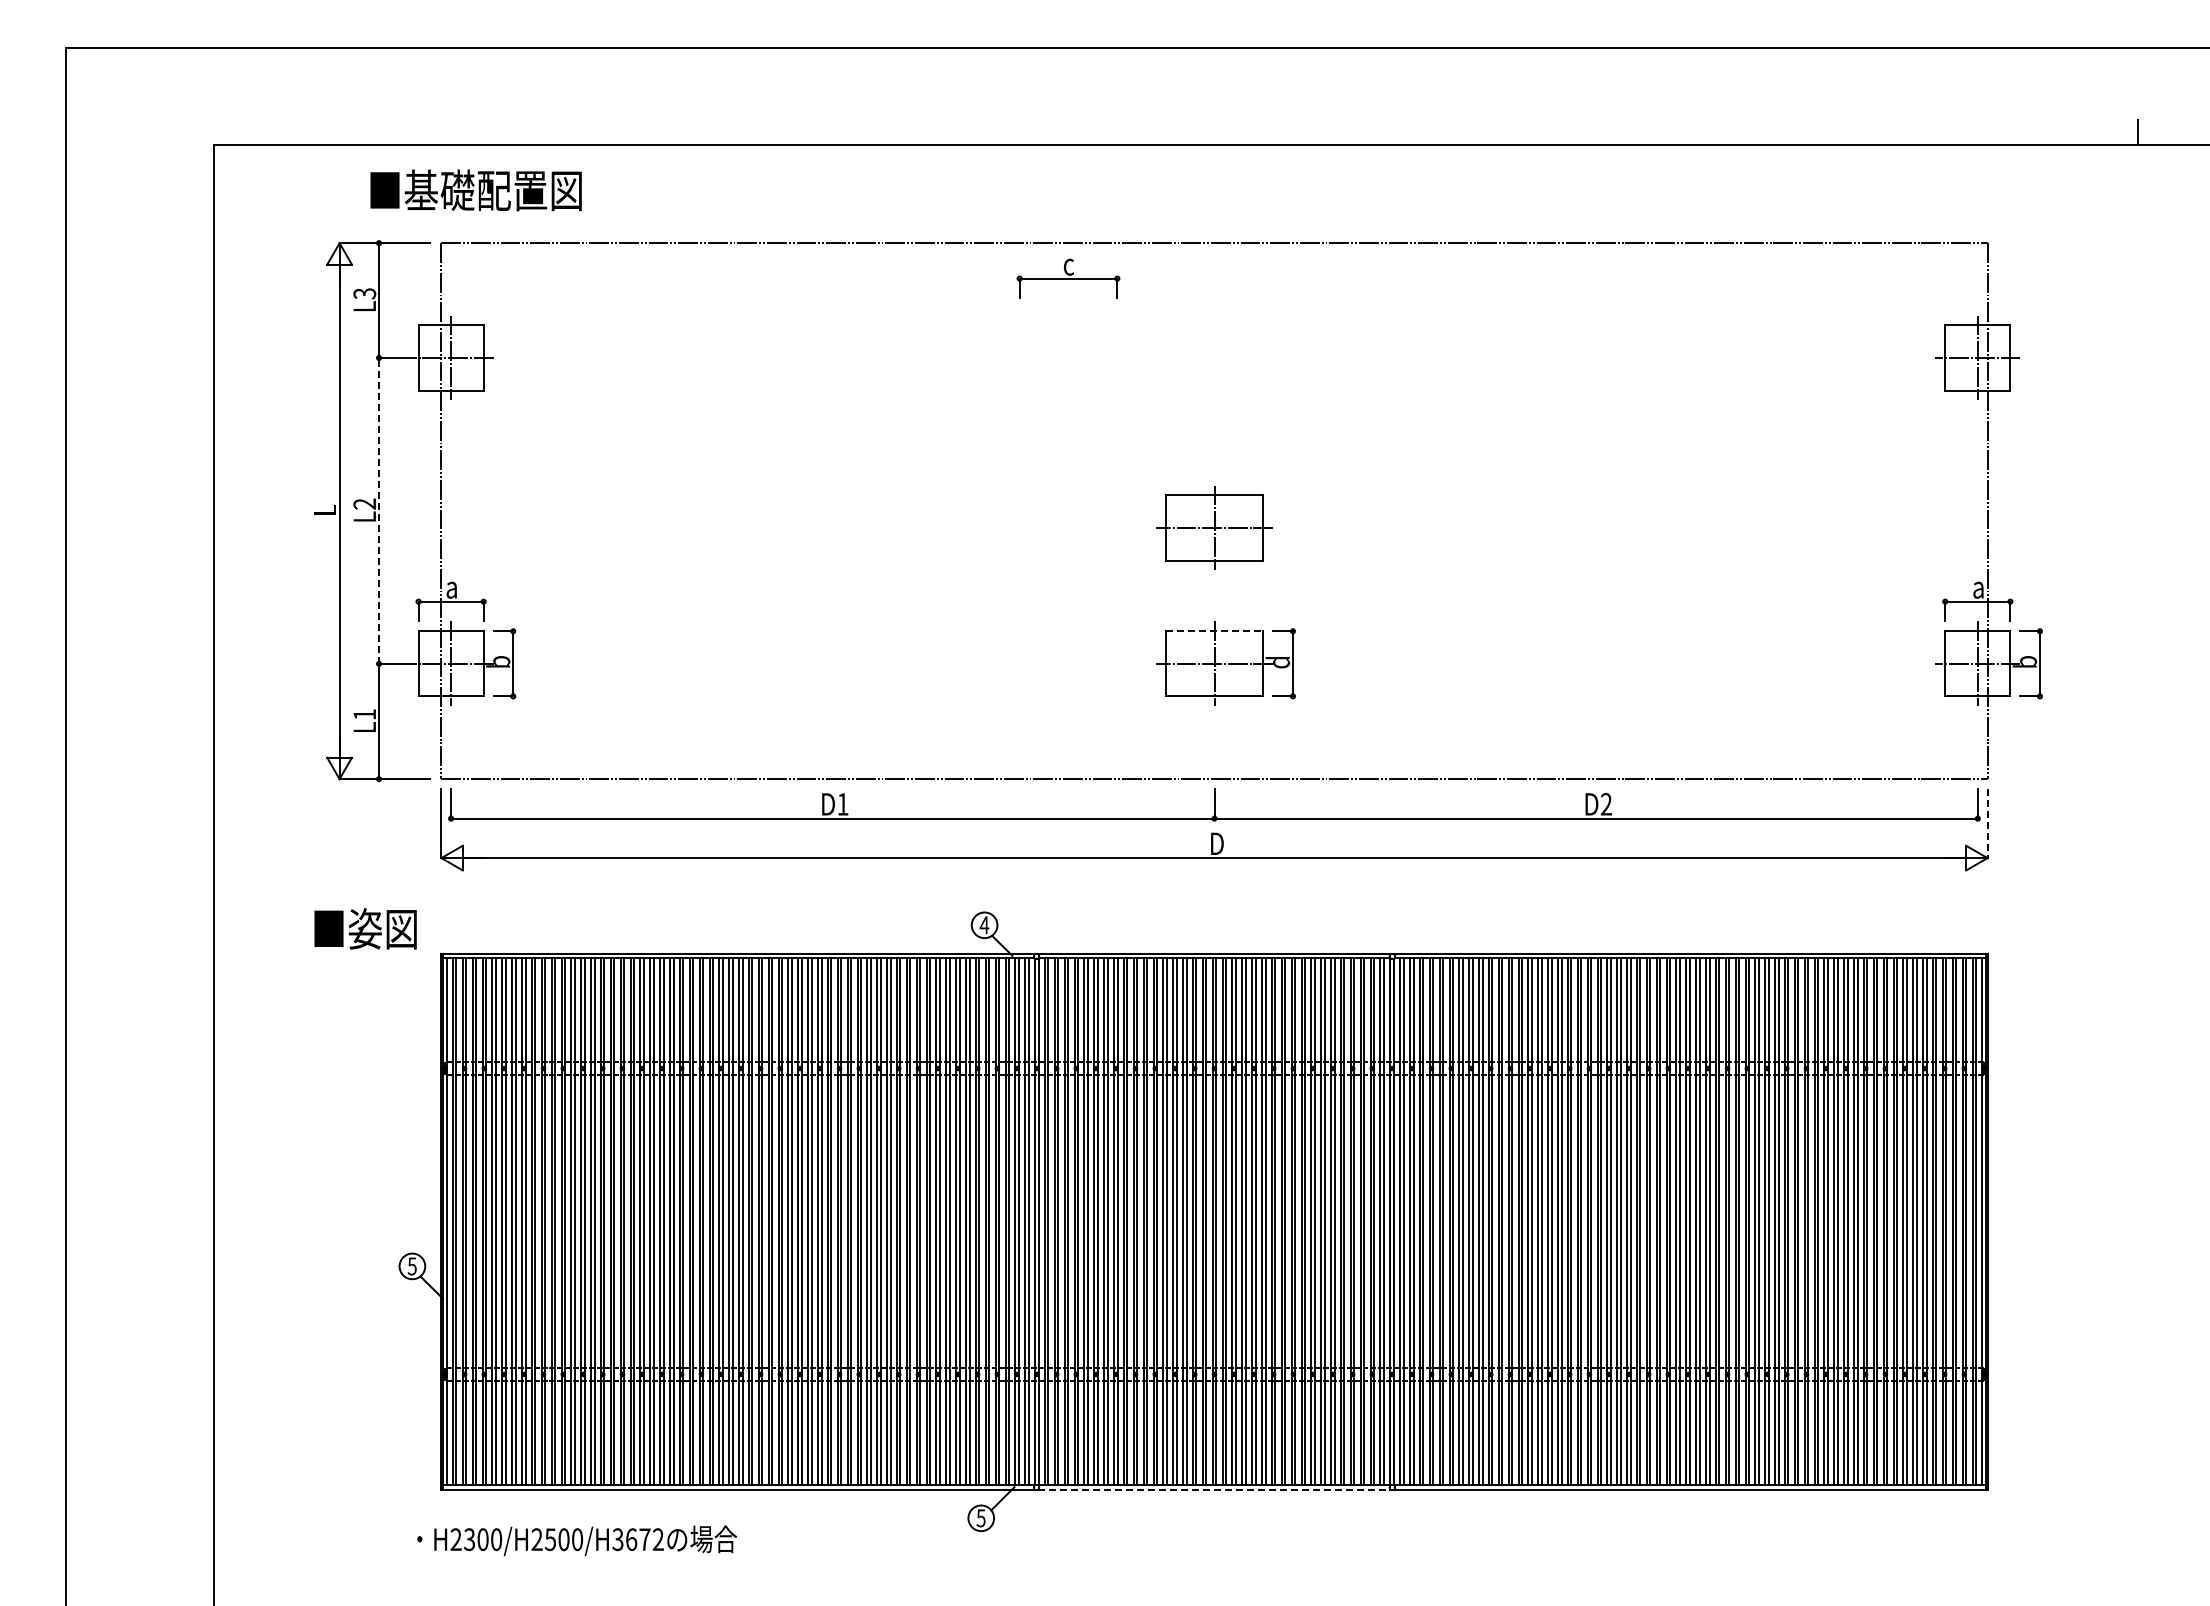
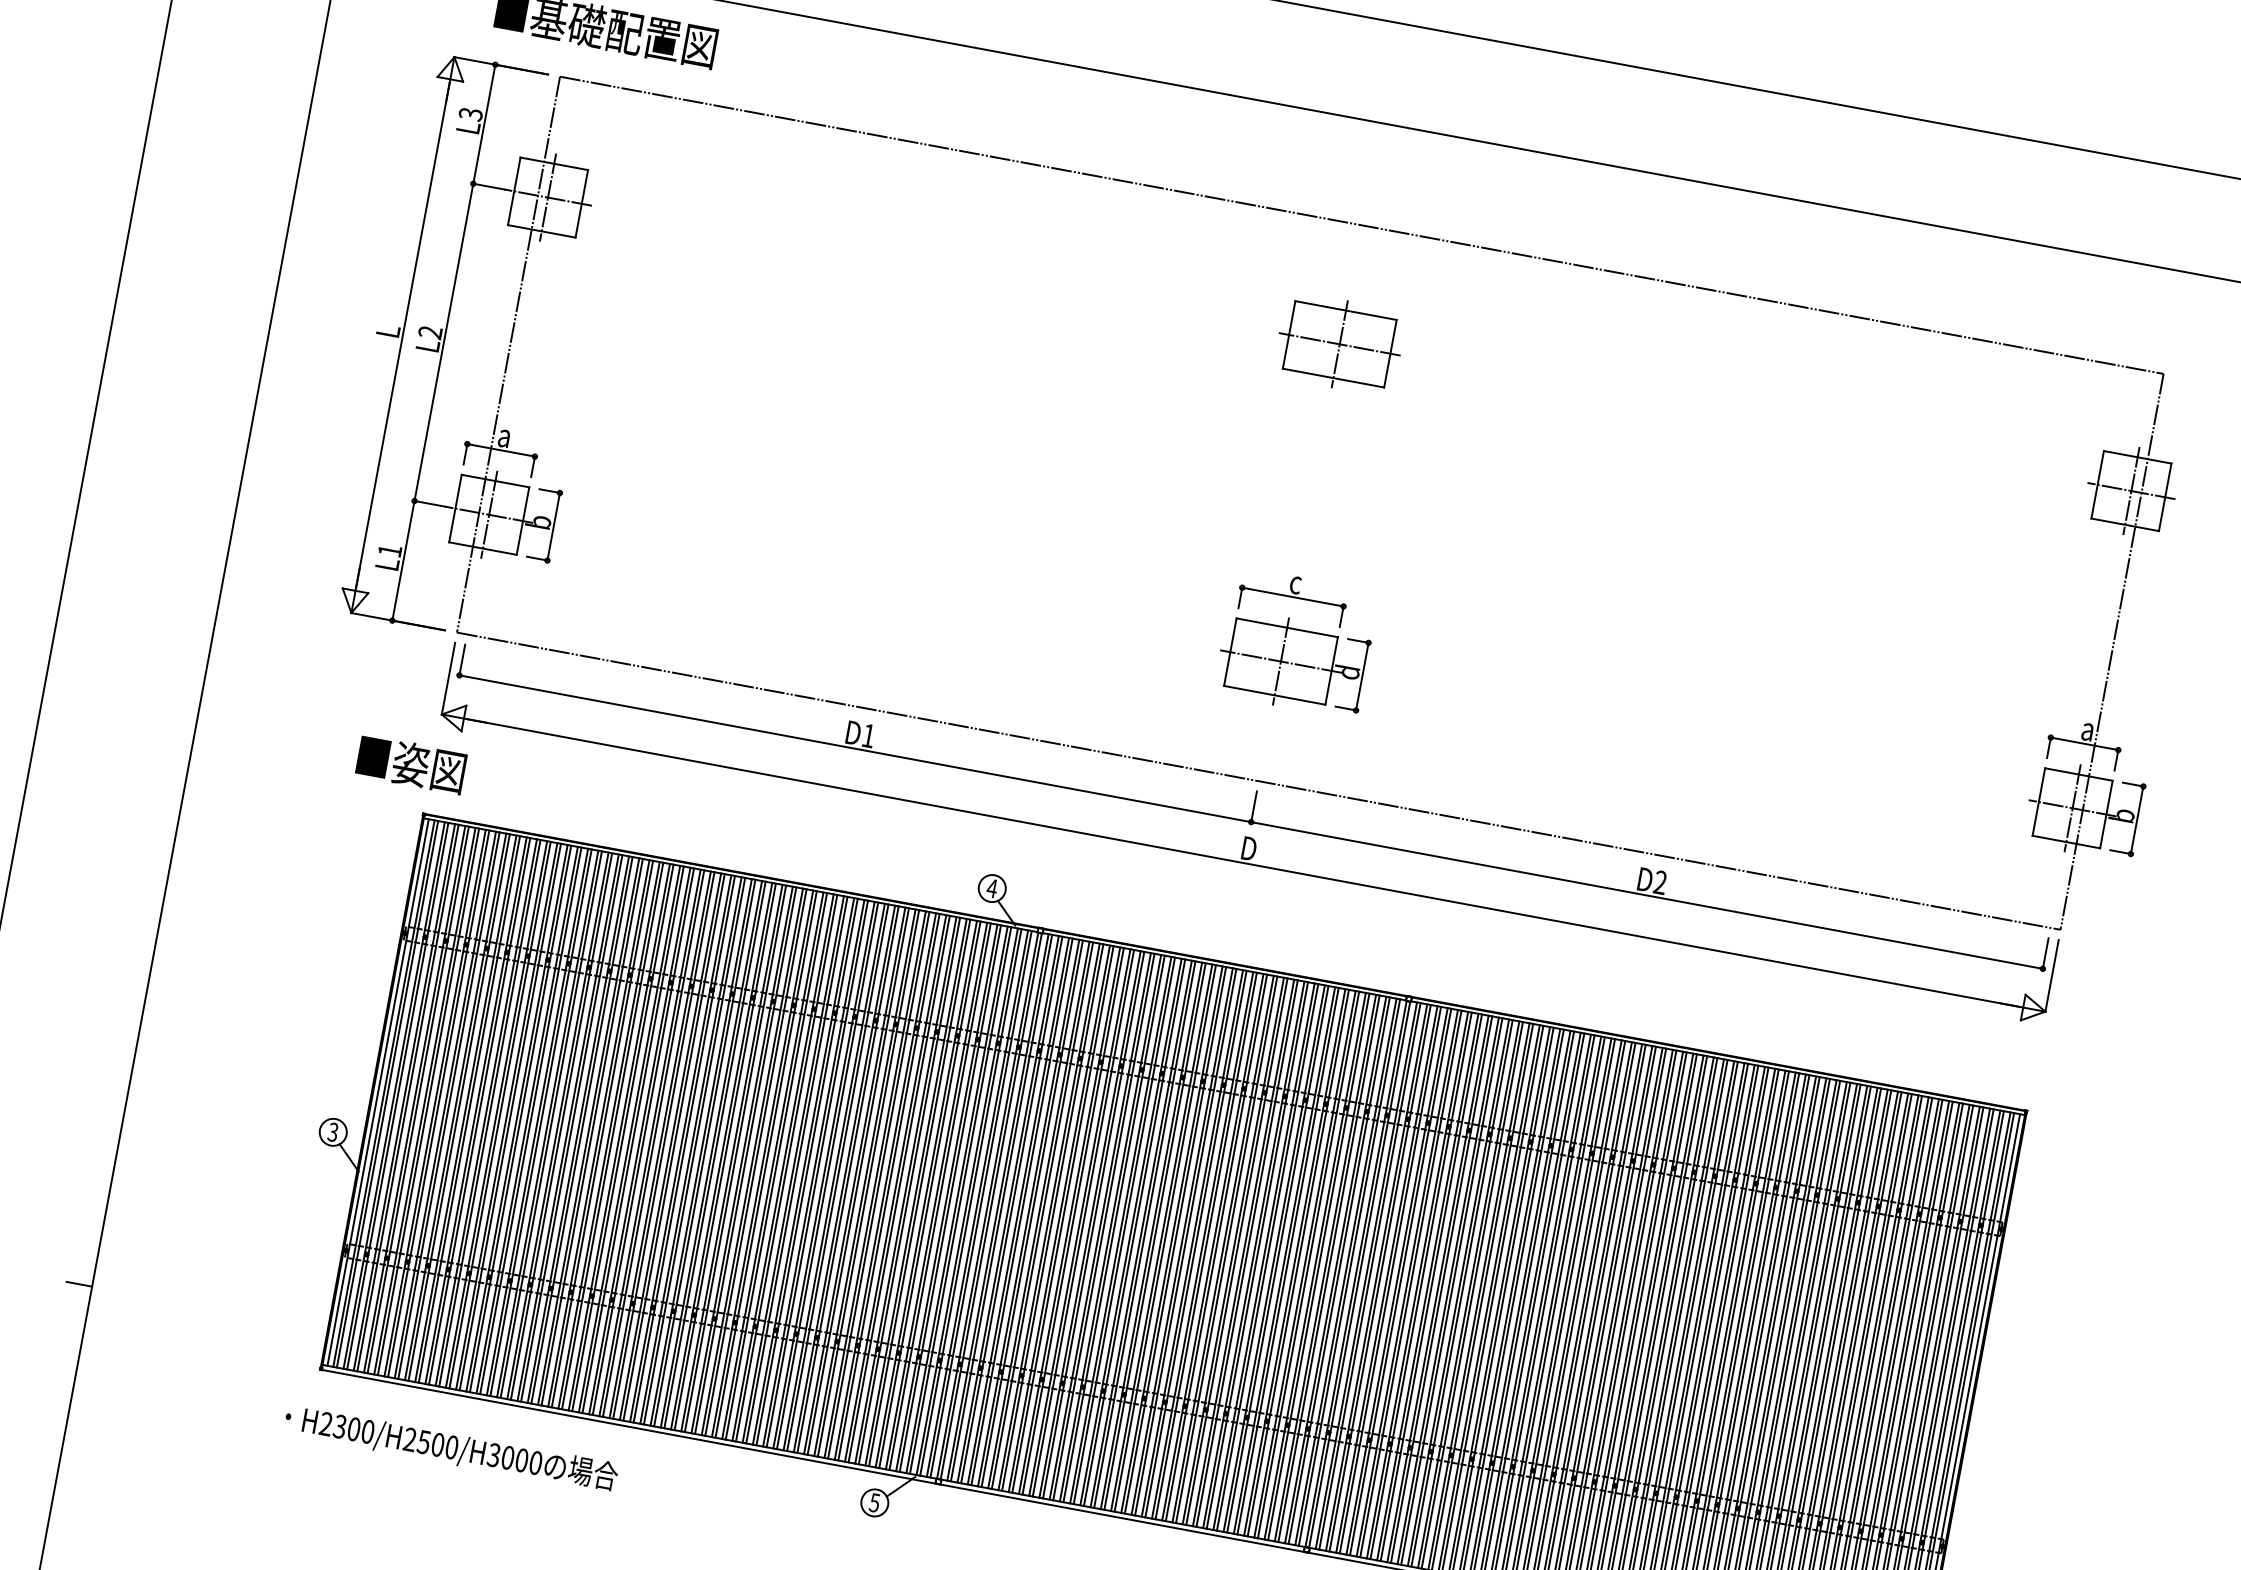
part: (1068, 278) -> (1292, 596), moved
line: (379, 510) -> (444, 342), dashed -> solid
part: (1214, 527) -> (1339, 343), moved
line: (1214, 631) -> (1287, 628), dashed -> solid
line: (1987, 823) -> (2051, 975), dashed -> solid
text: (365, 928) -> (411, 763), moved
text: (412, 1265) -> (333, 1131), 5 -> 3
line: (201, 1451) -> (78, 1283), added
line: (1214, 1489) -> (1122, 1517), dashed -> solid
text: (644, 1539) -> (521, 1460), H2300/H2500/H3672 -> H2300/H2500/H3000

